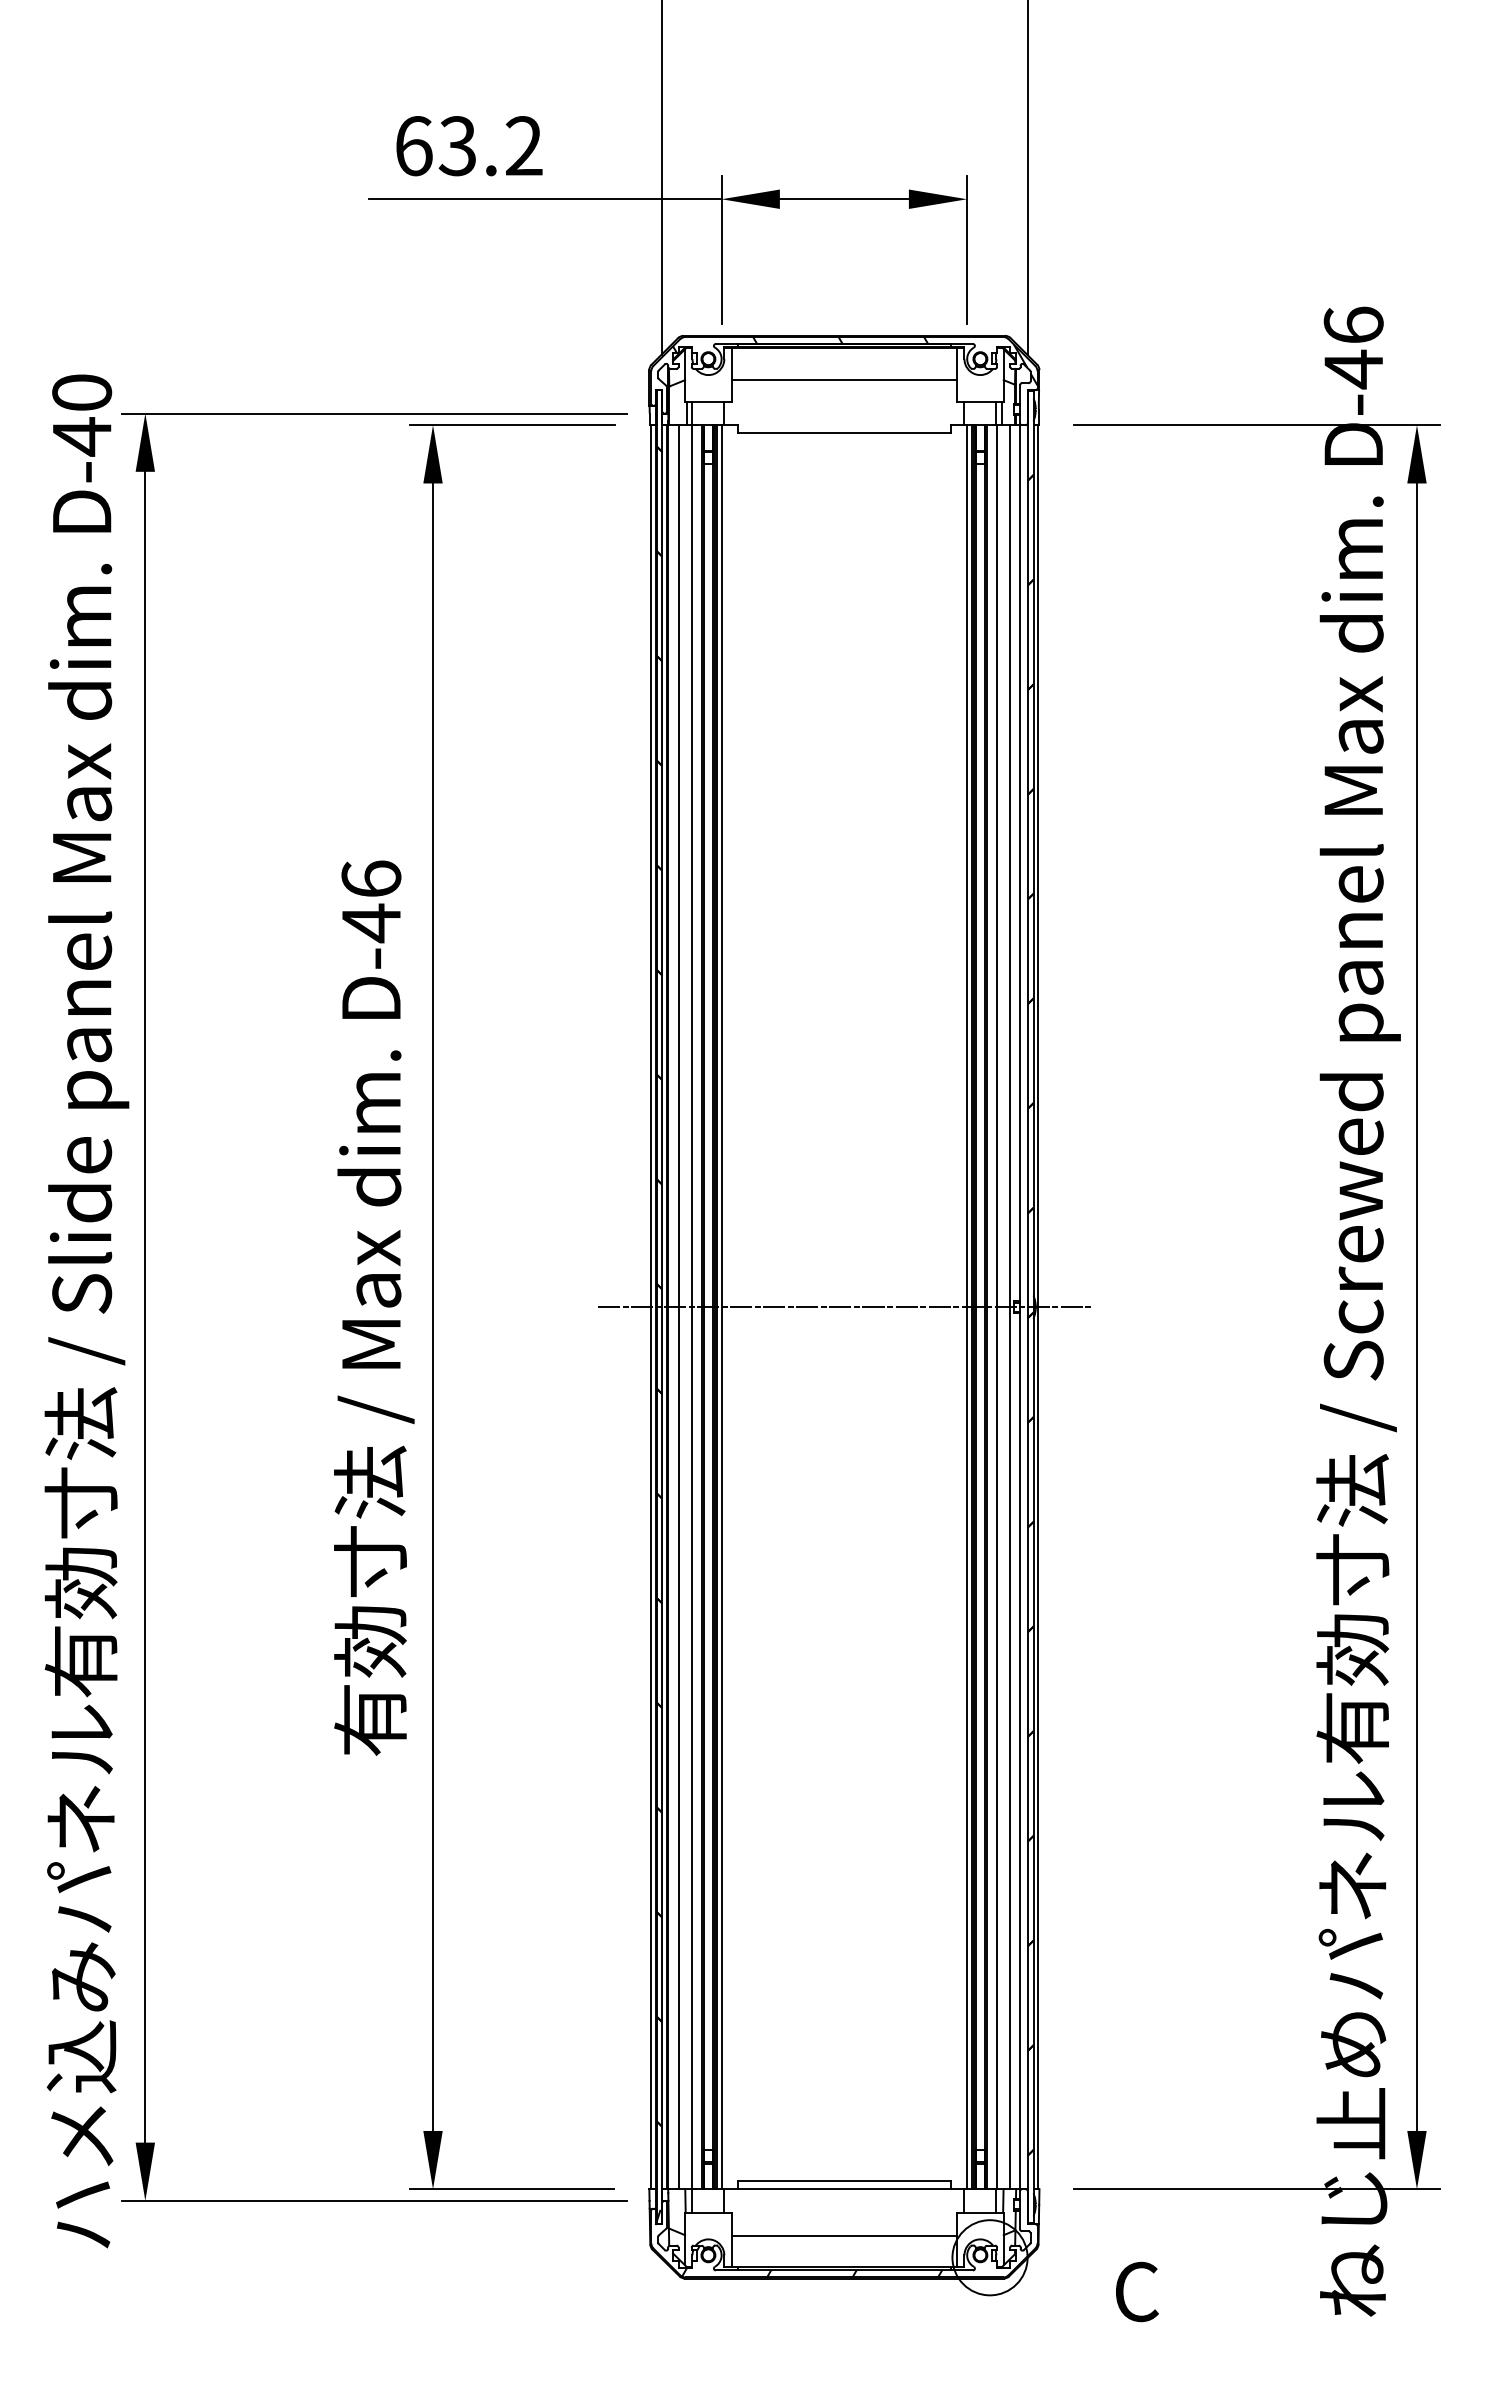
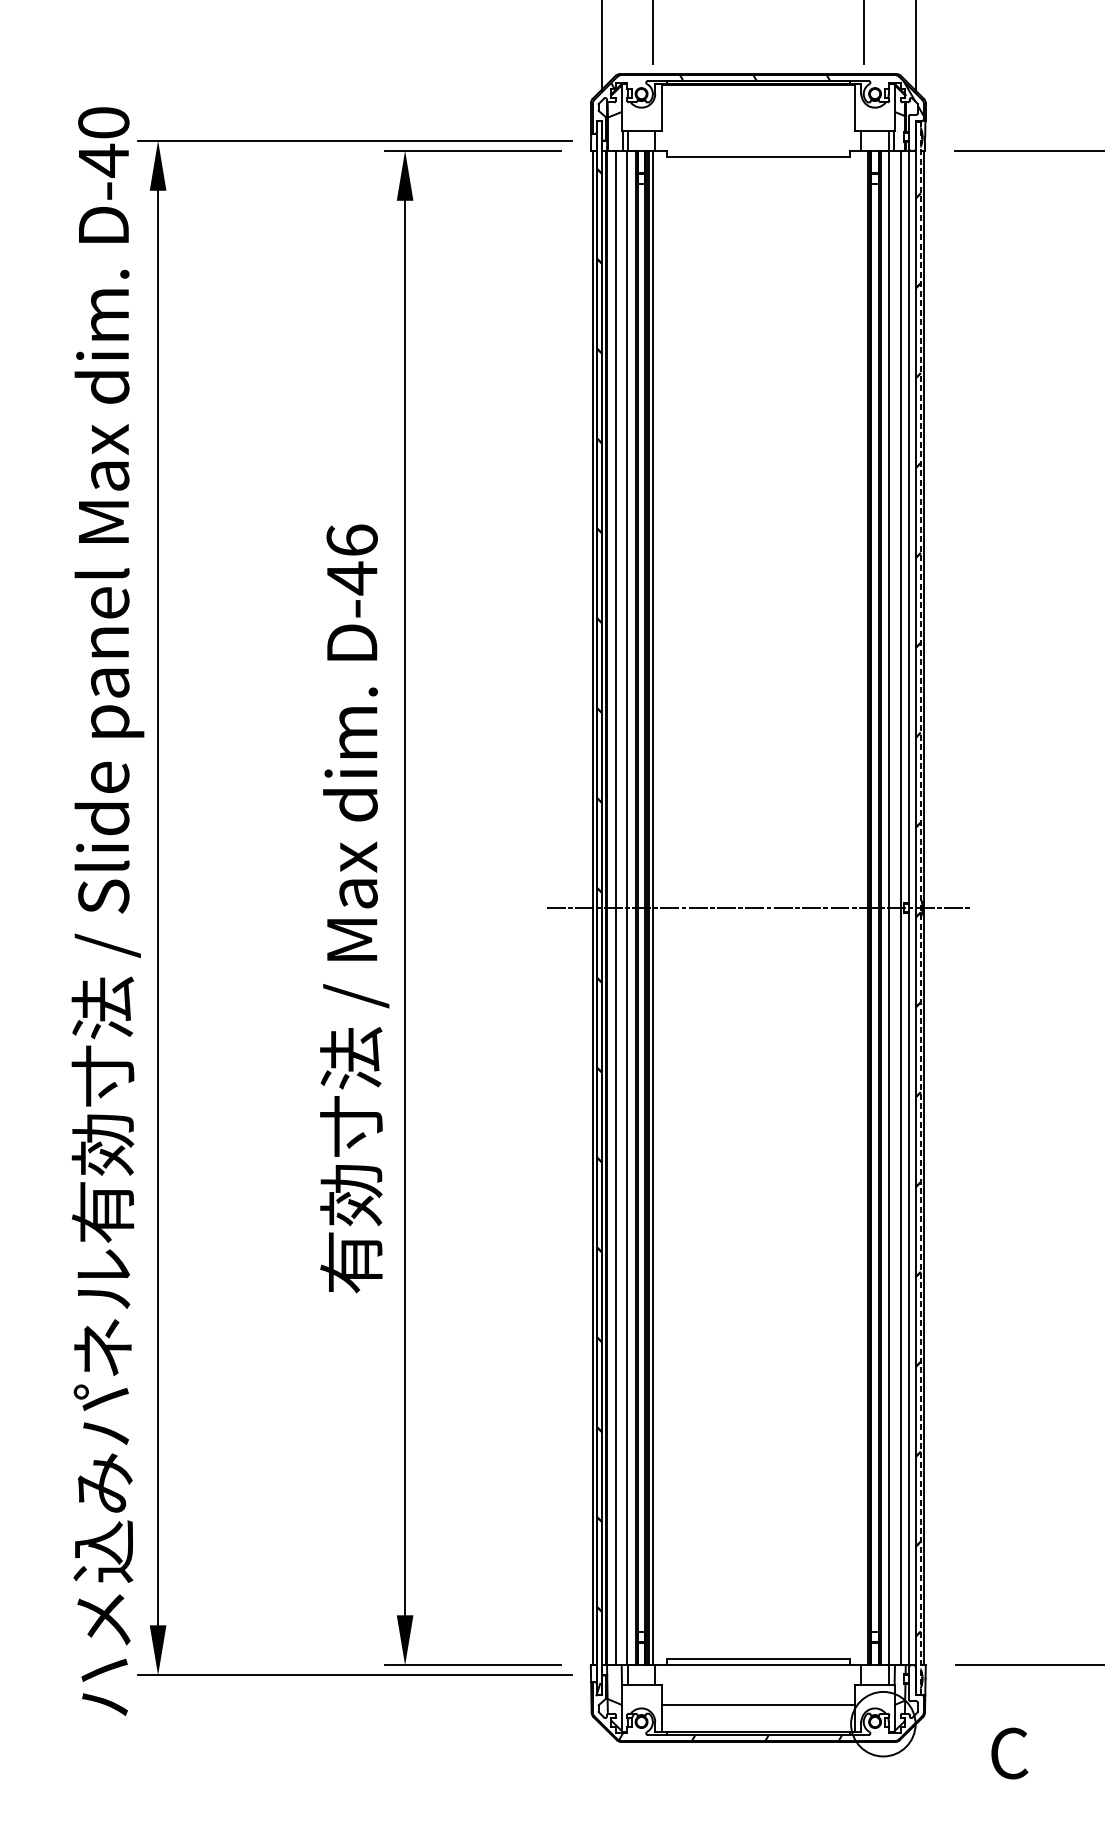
line: (844, 379) -> (758, 111), removed
line: (1033, 1306) -> (920, 907), solid -> dashed
line: (967, 1307) -> (864, 908), removed

